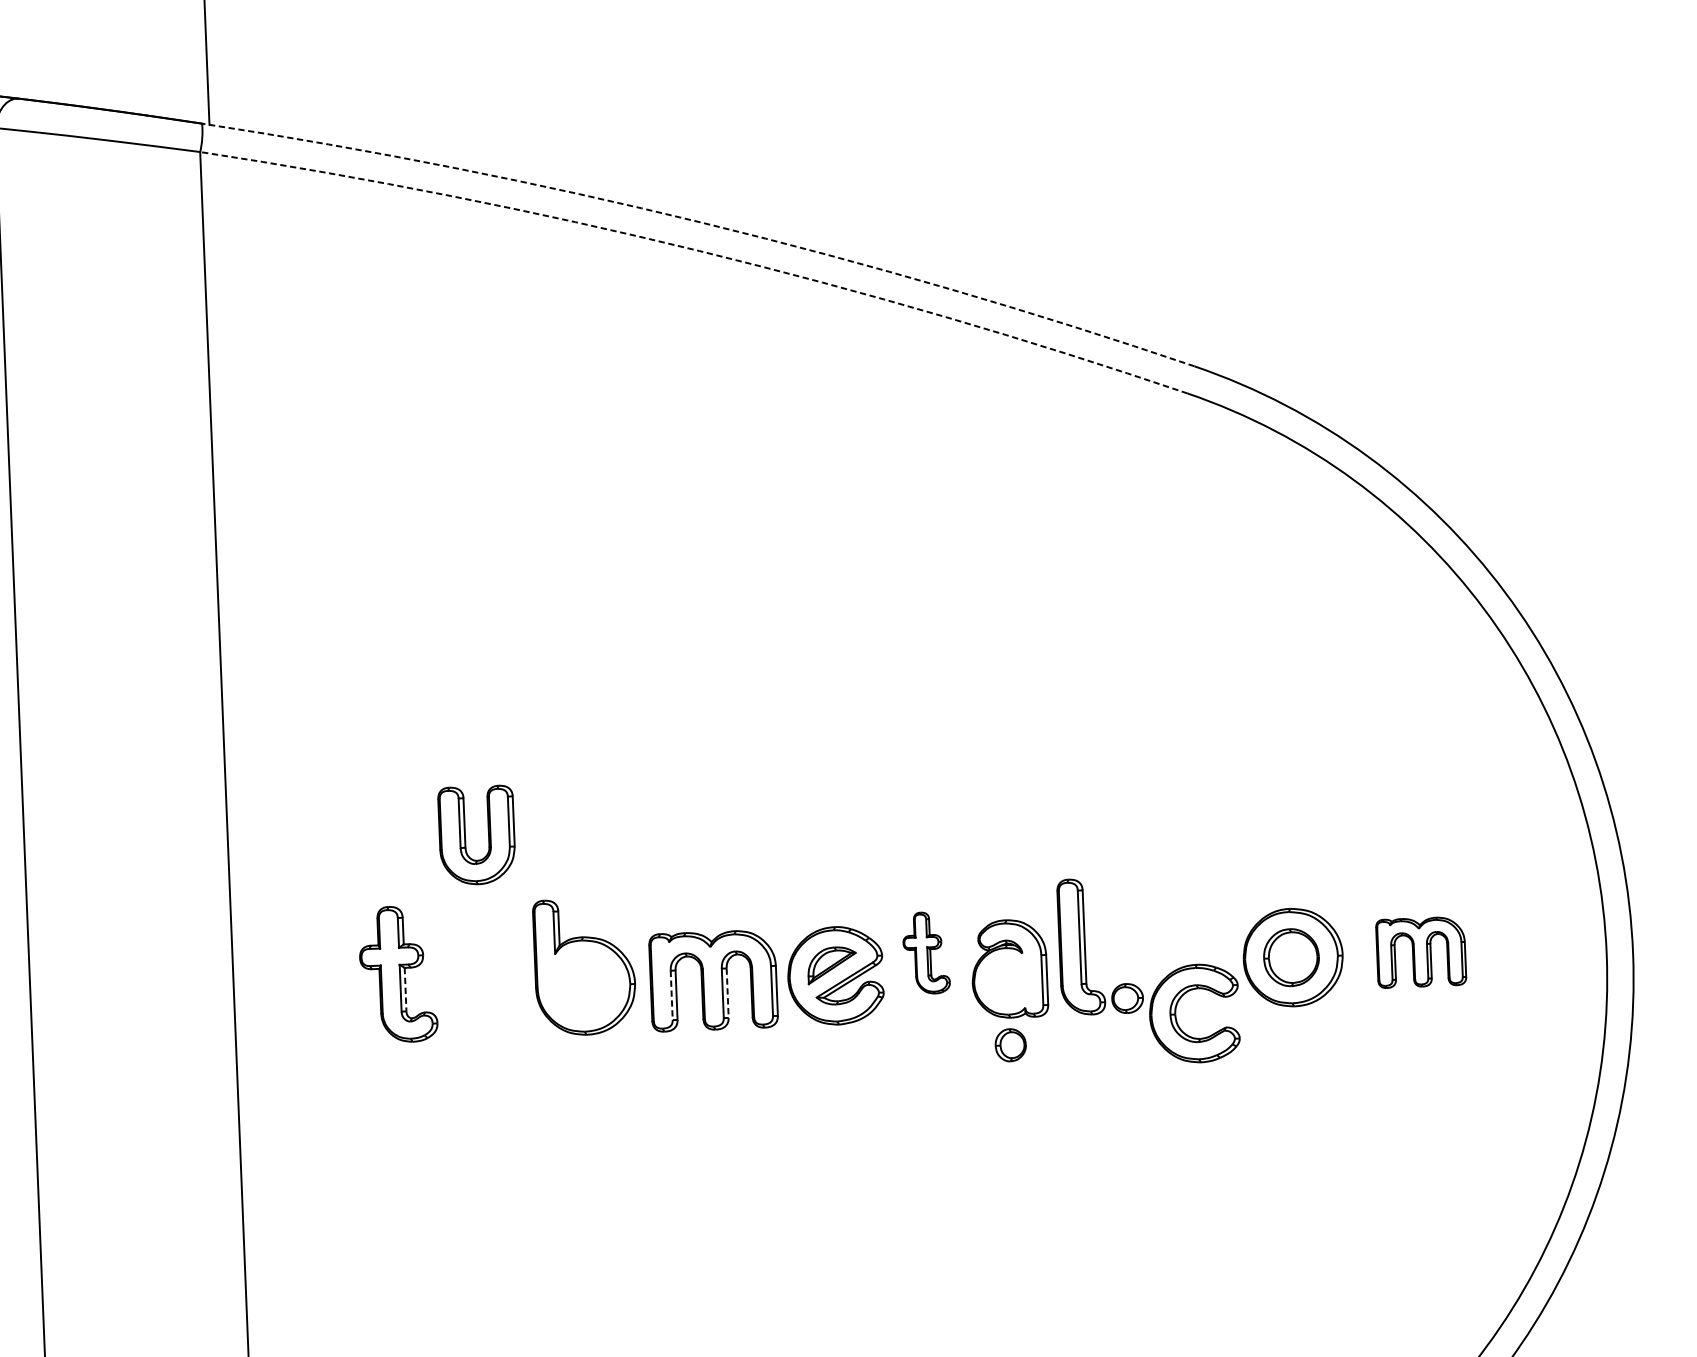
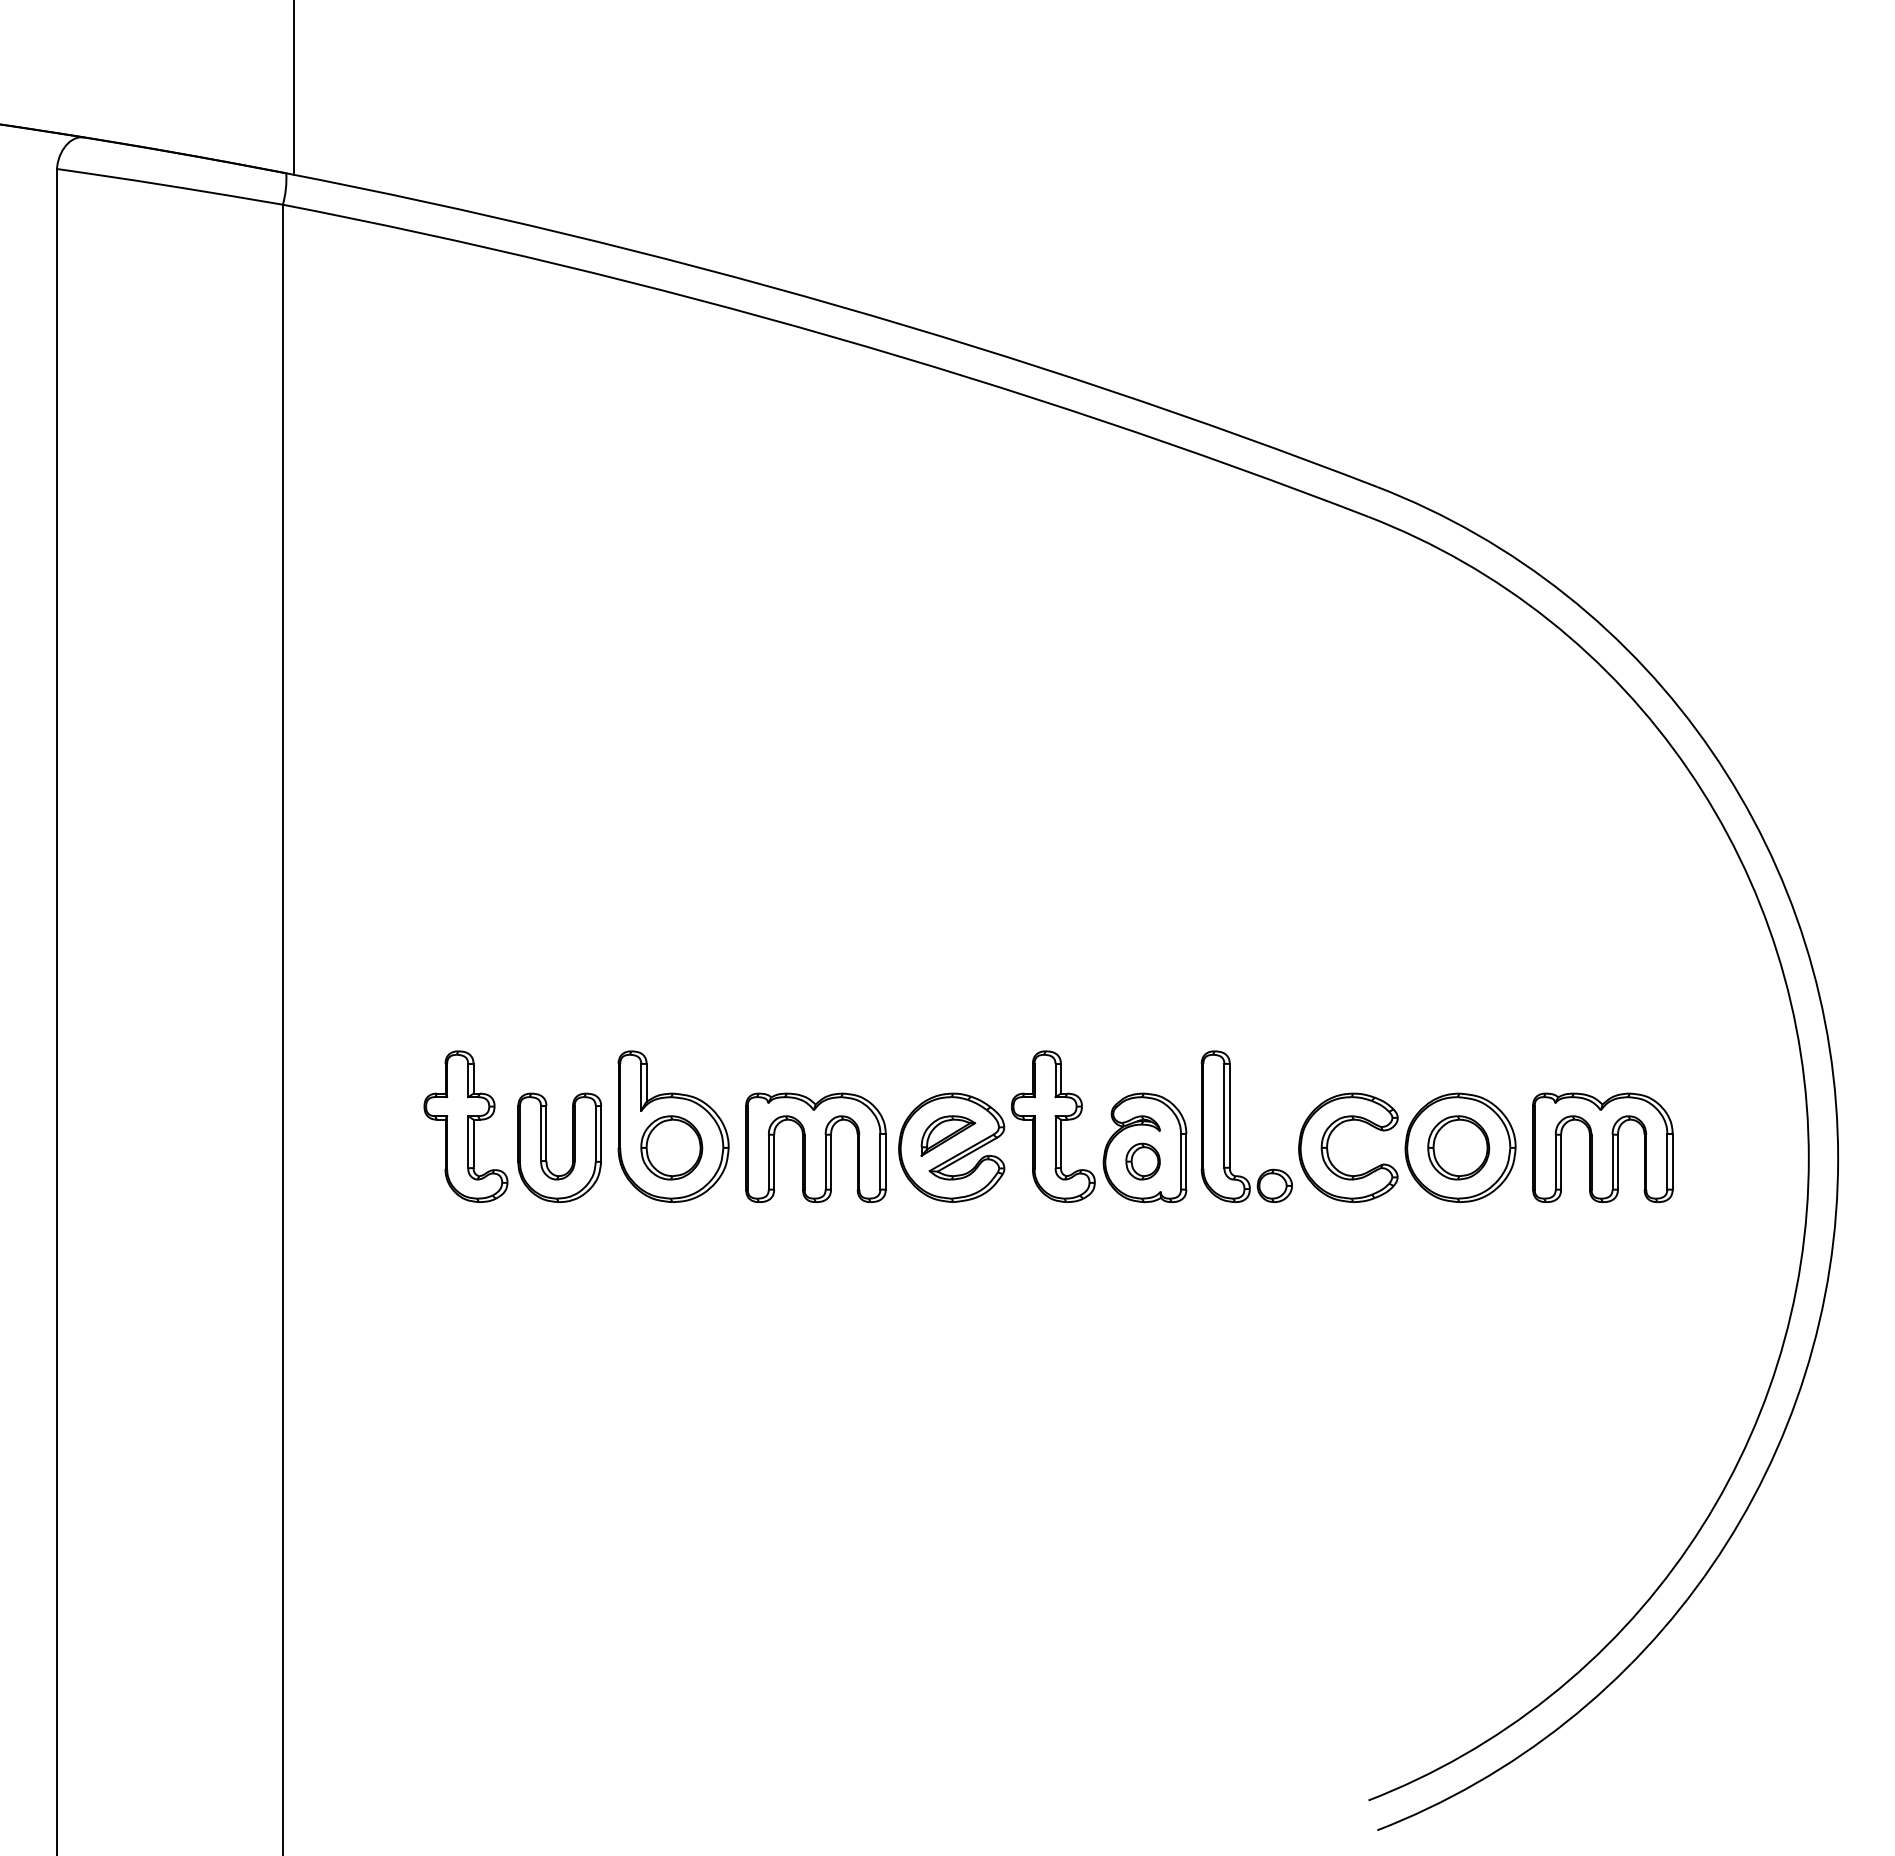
arc: (703, 223) -> (838, 306), dashed -> solid
arc: (699, 250) -> (832, 336), dashed -> solid
part: (465, 835) -> (546, 1147), moved
part: (1420, 952) -> (1602, 1147), size x1.43
part: (926, 953) -> (1053, 1126), size x1.67
part: (583, 985) -> (671, 1147), added
line: (405, 990) -> (473, 1144), dashed -> solid
line: (728, 993) -> (831, 1162), dashed -> solid
line: (671, 995) -> (768, 1162), dashed -> solid
part: (1176, 1012) -> (1328, 1145), moved
part: (1010, 1045) -> (1142, 1161), moved

